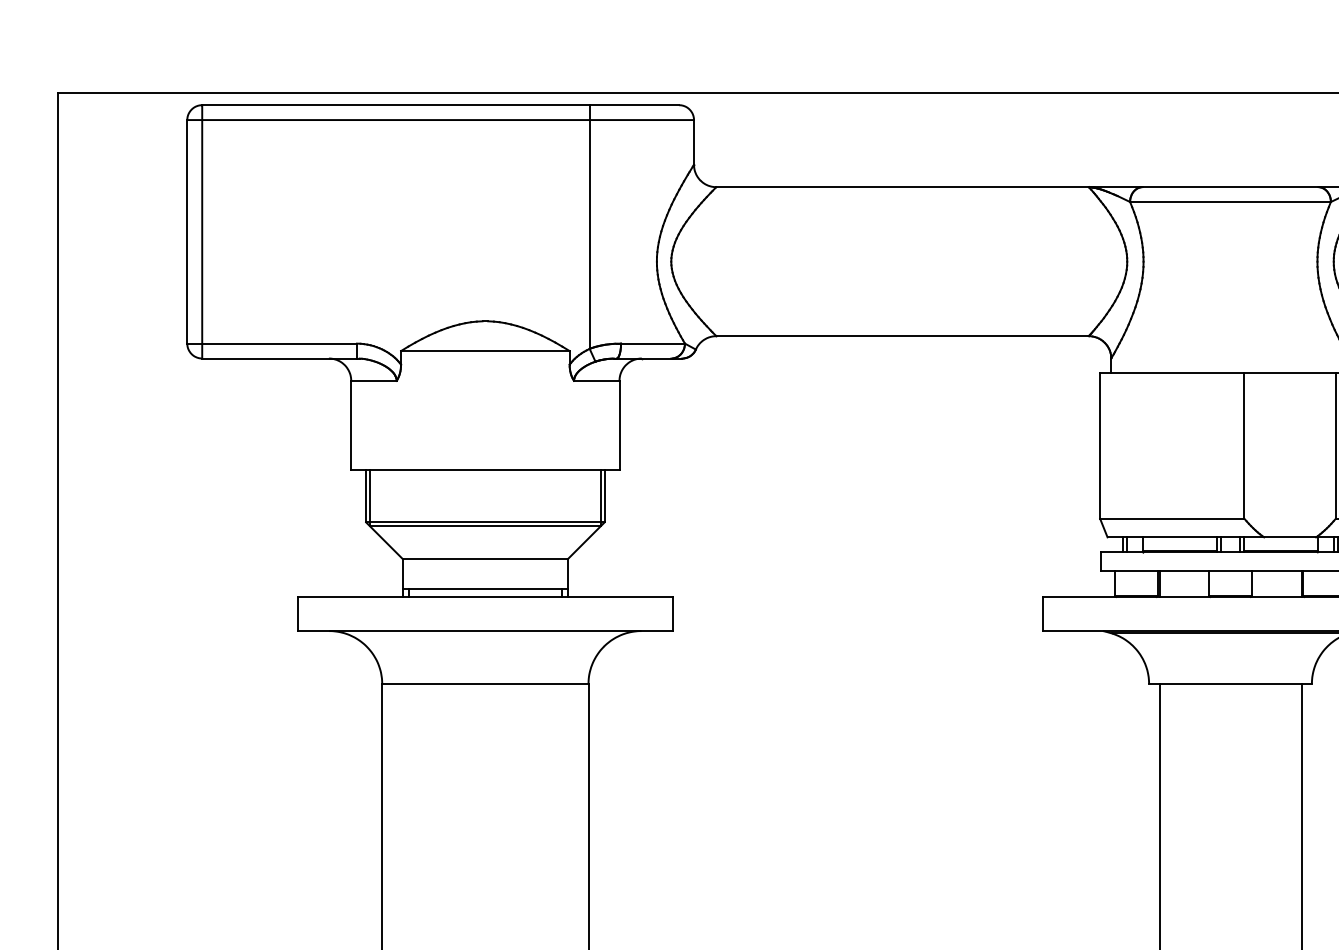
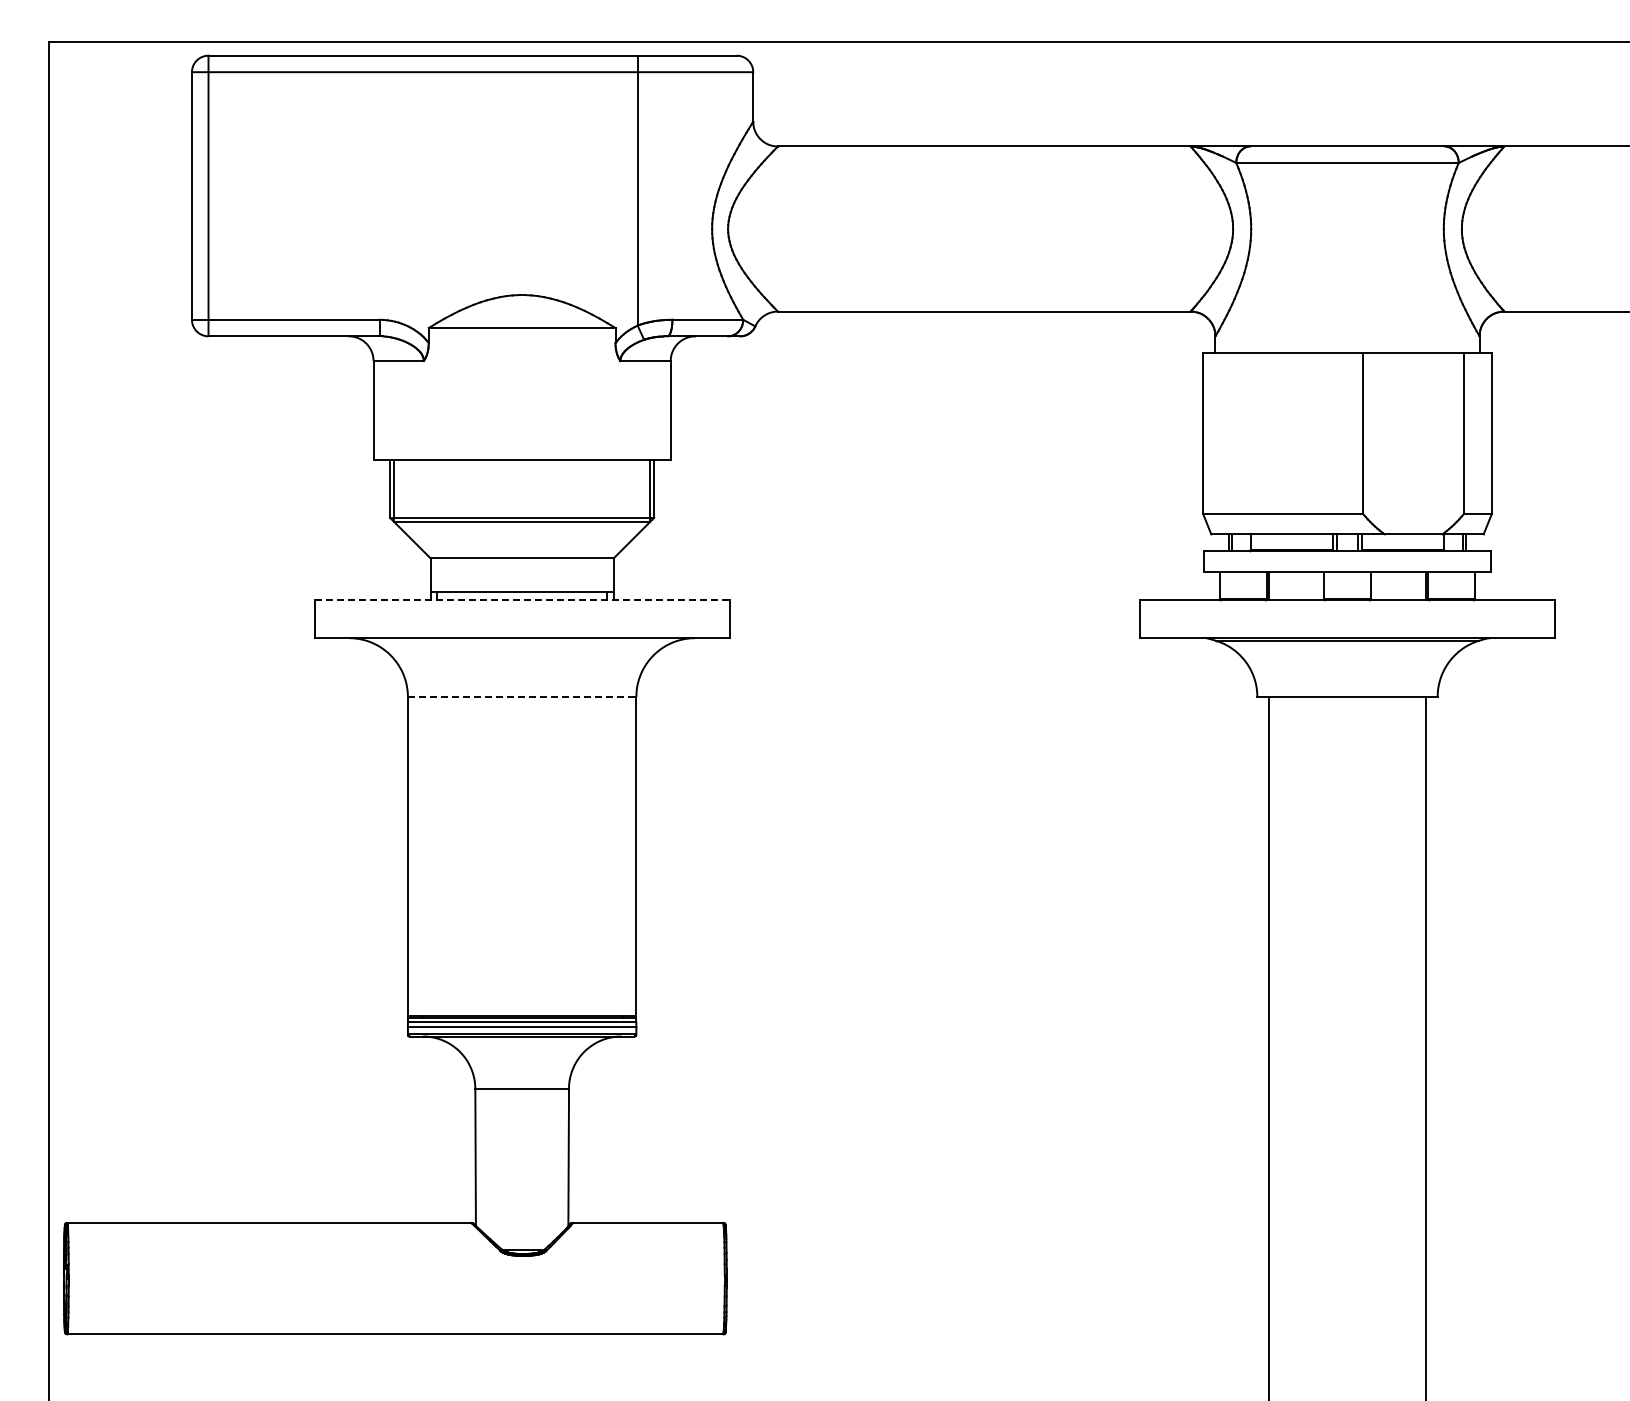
line: (485, 597) -> (522, 600), solid -> dashed
line: (485, 683) -> (522, 696), solid -> dashed

